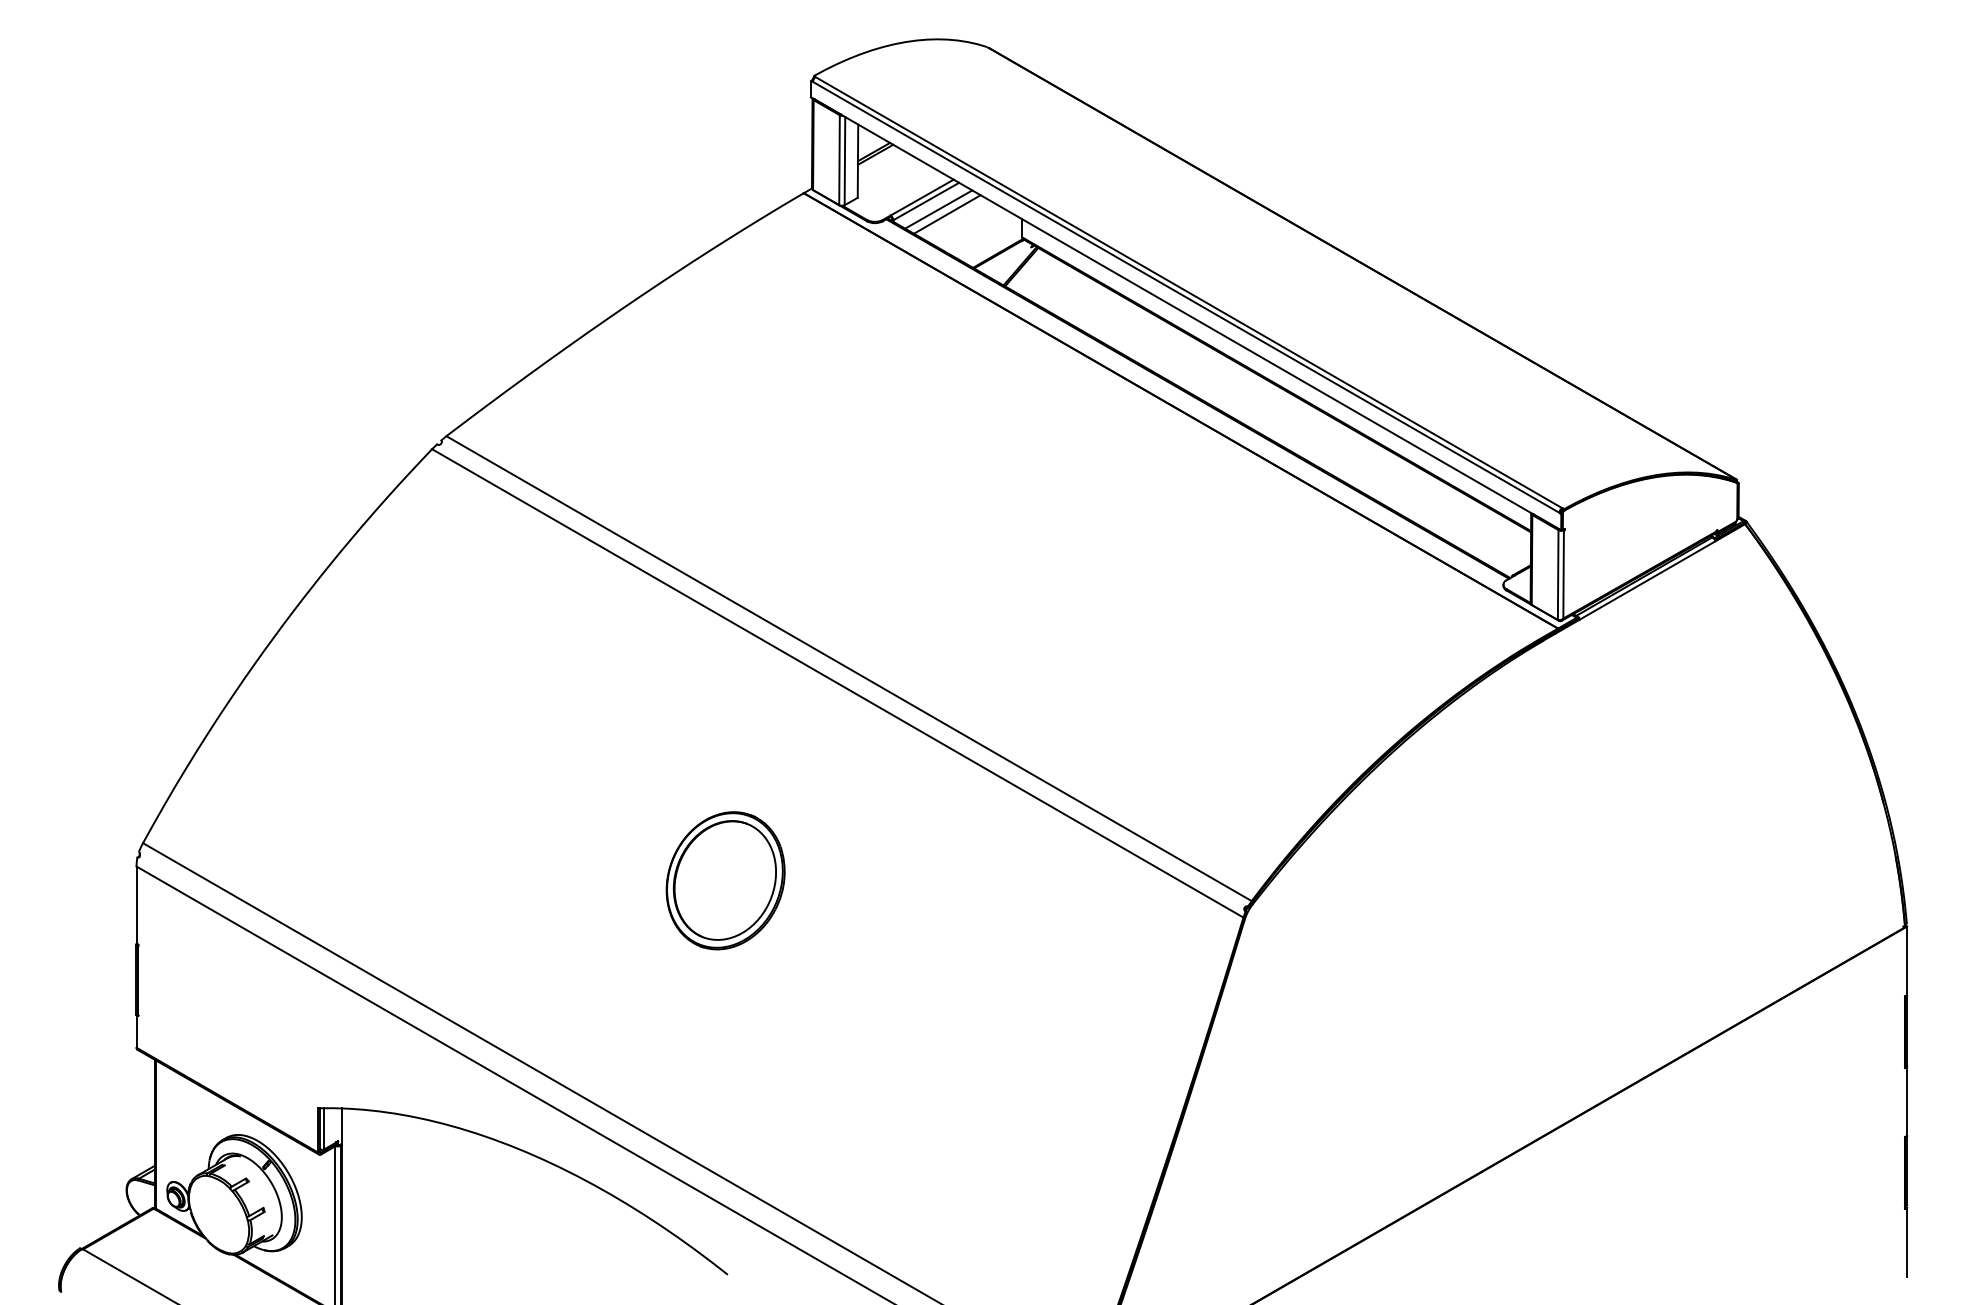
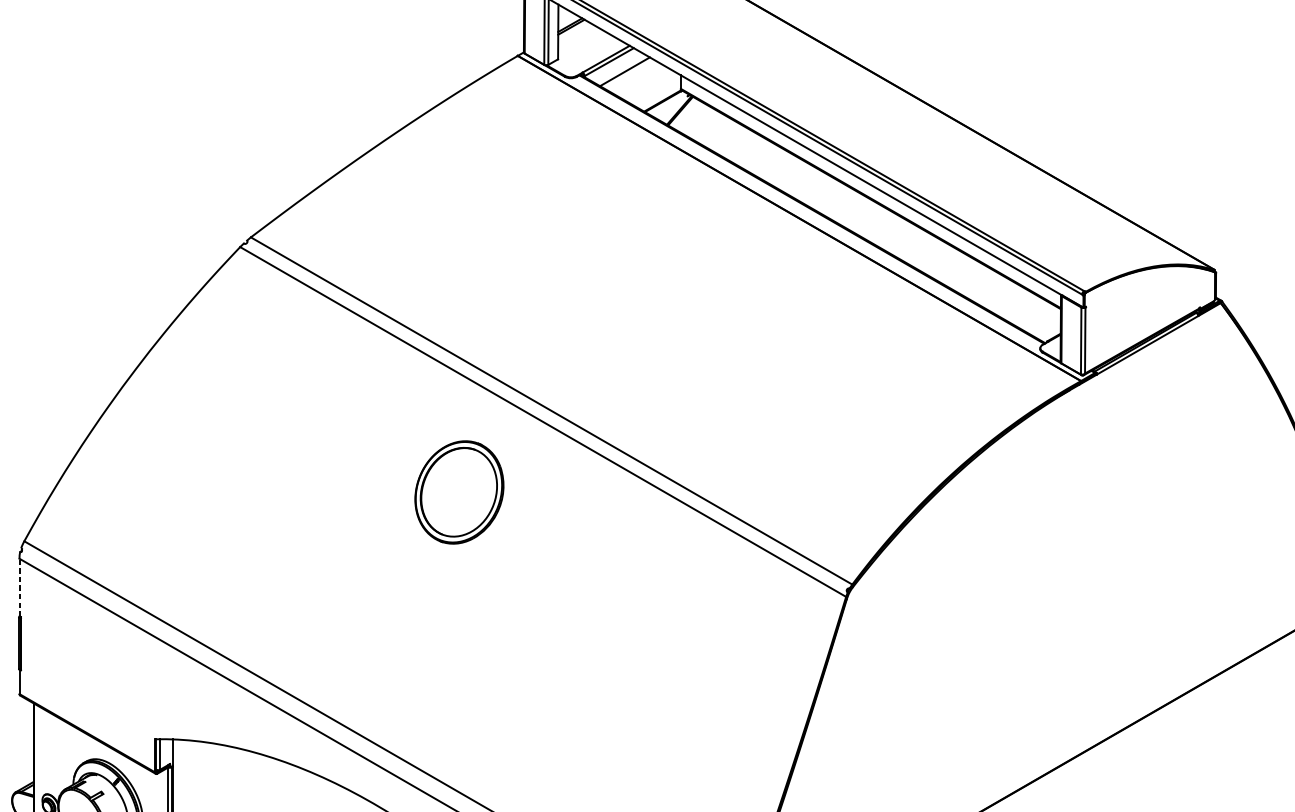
line: (938, 209) -> (618, 68), removed
part: (725, 880) -> (459, 492), moved
line: (136, 905) -> (19, 587), solid -> dashed

